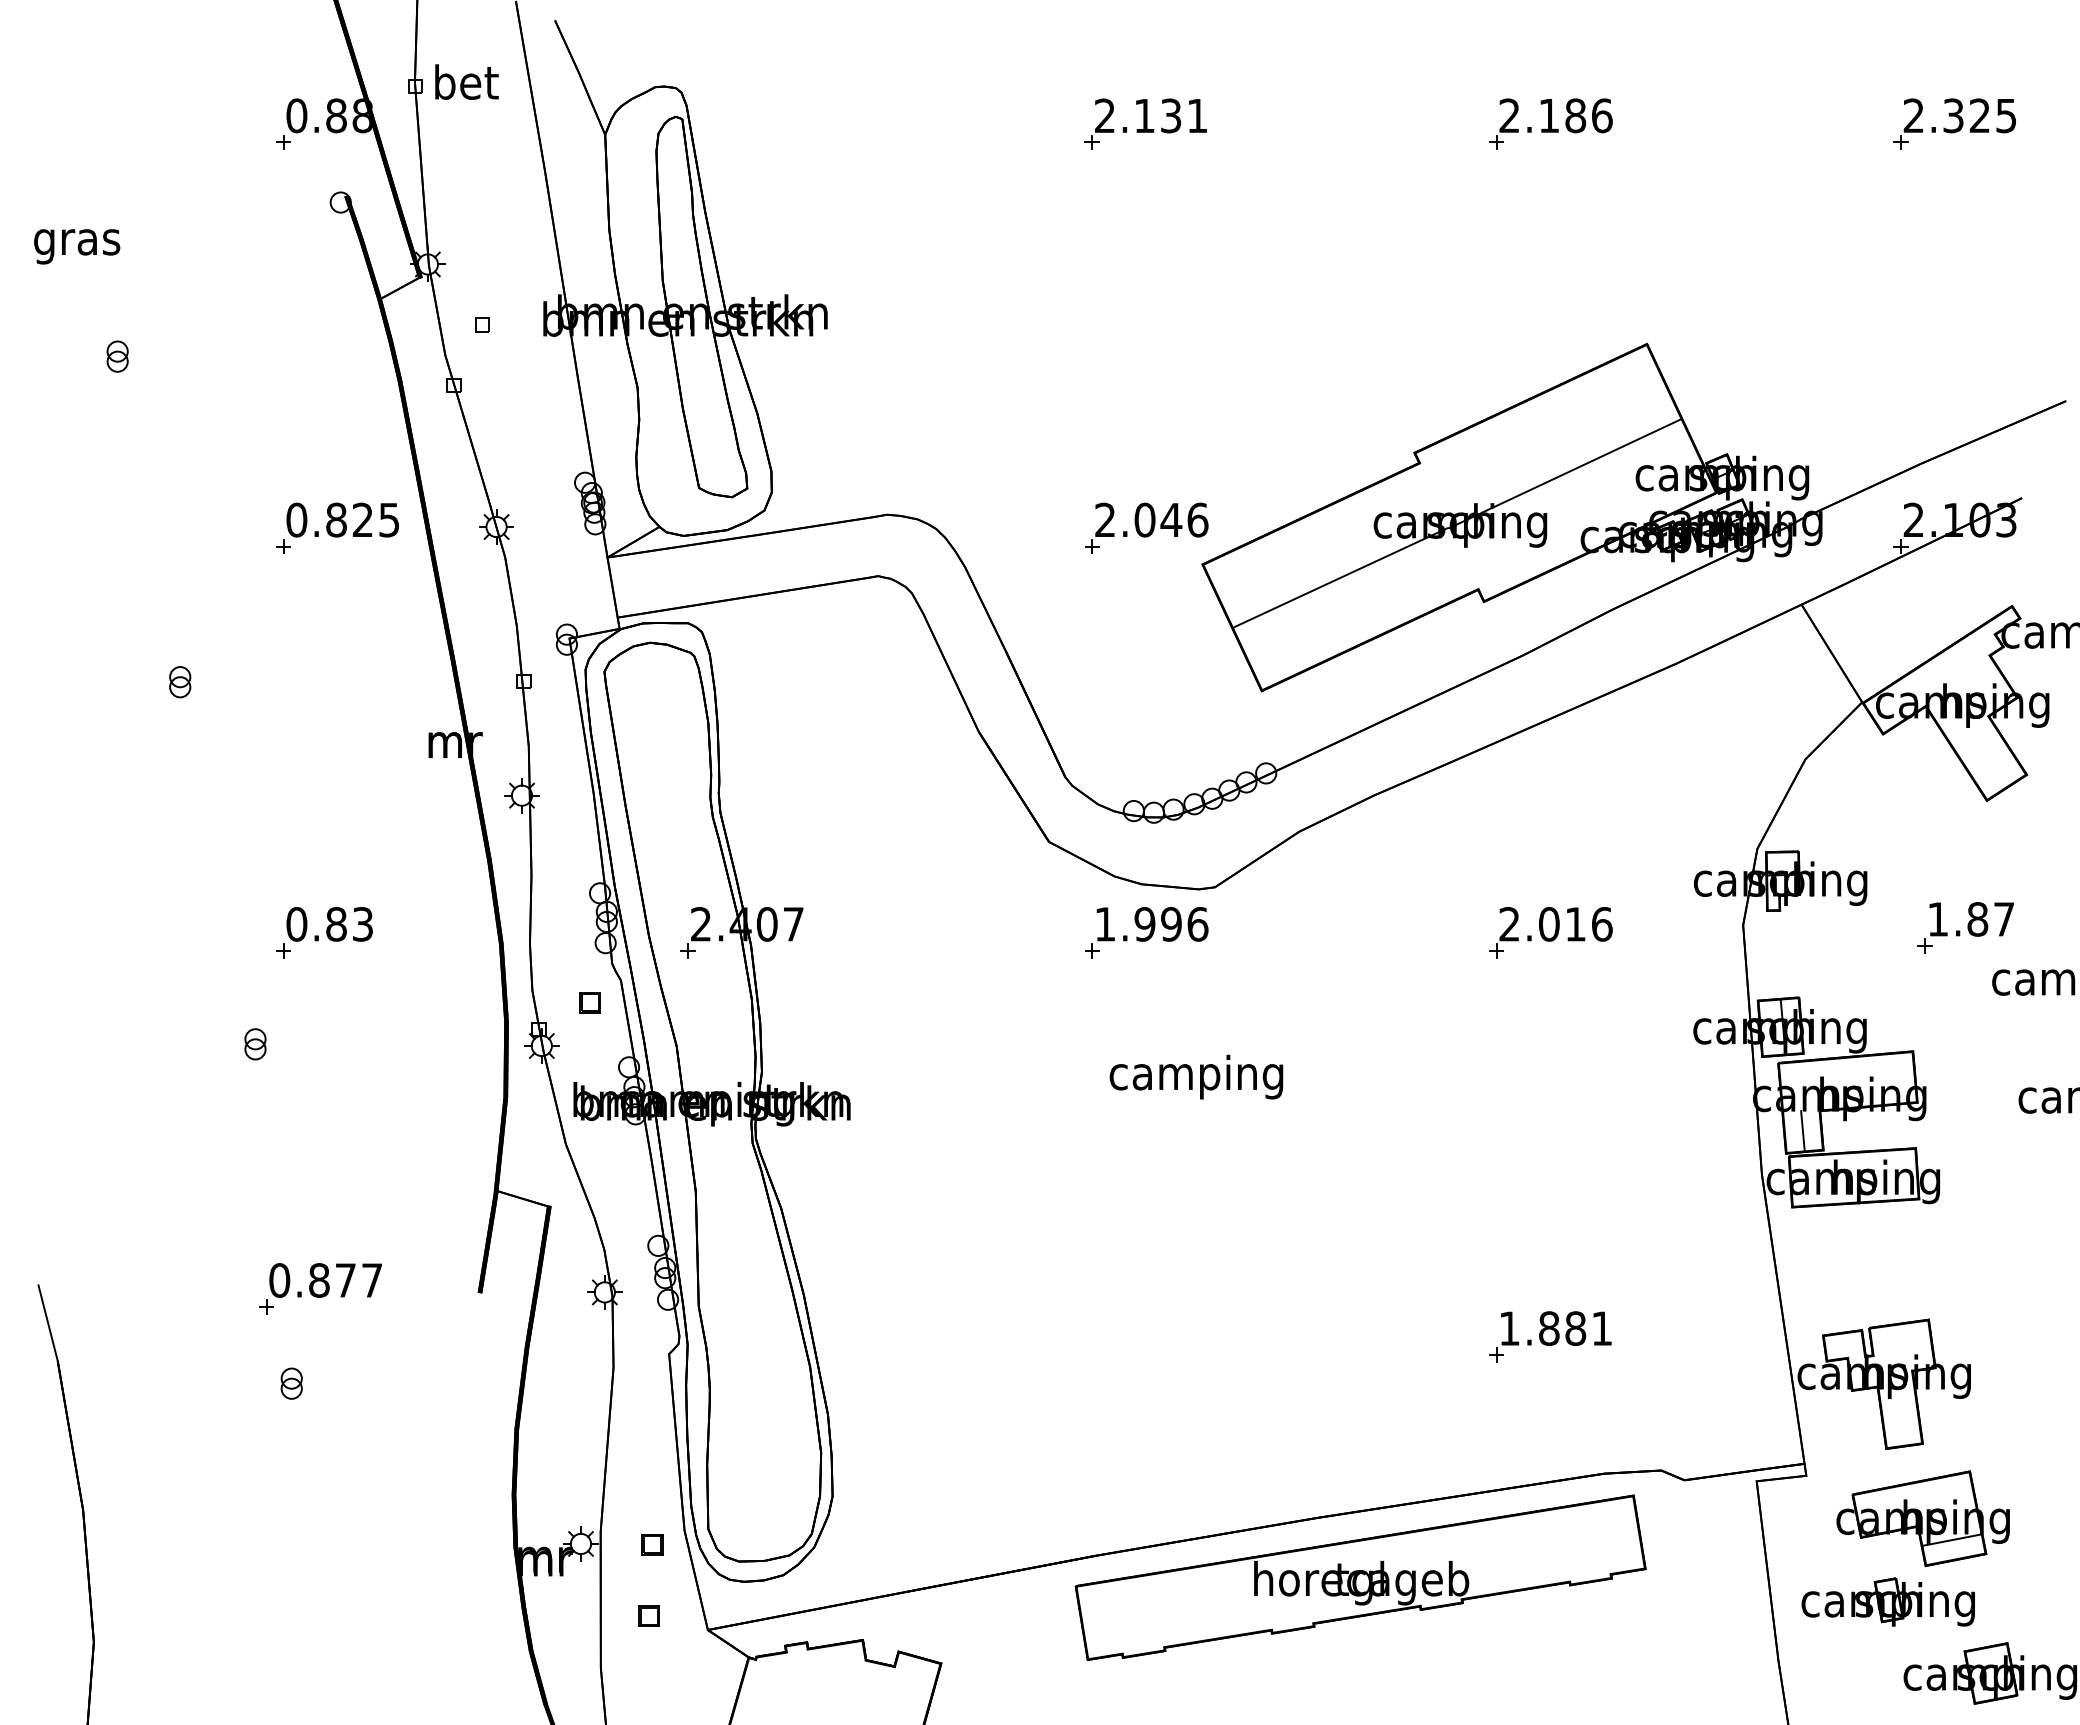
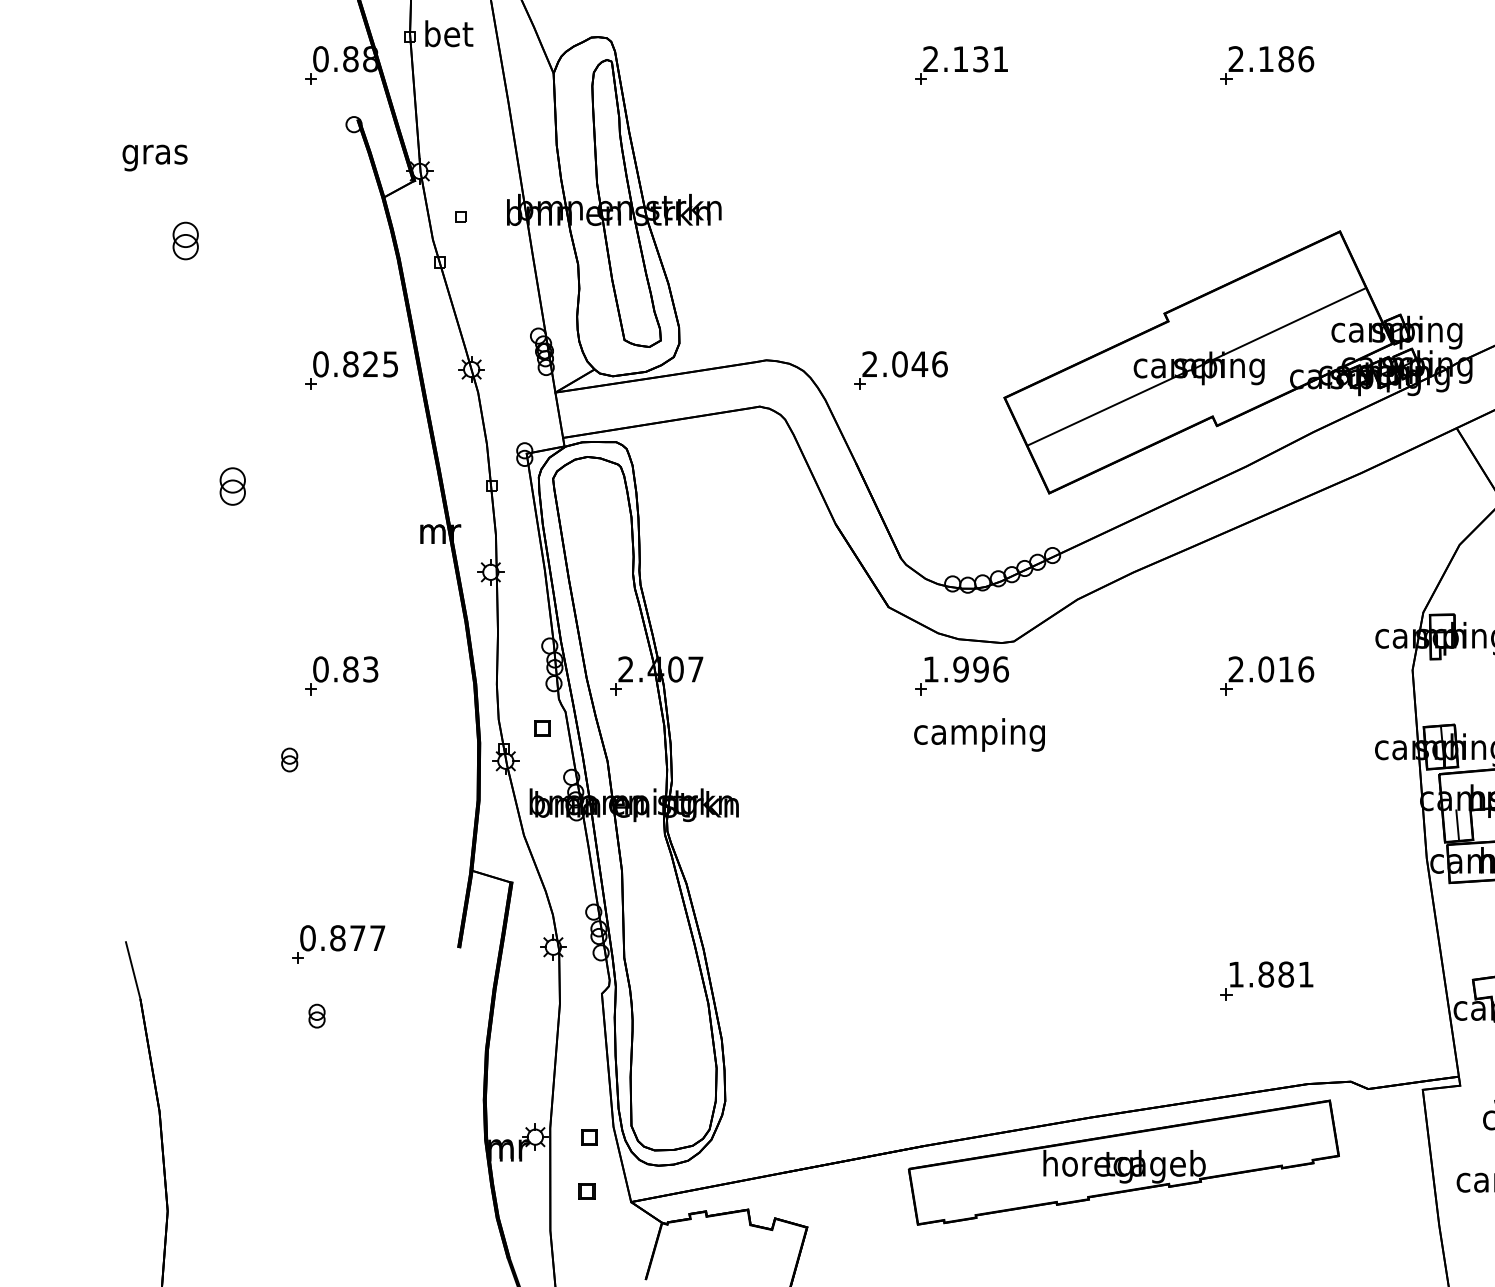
part: (117, 356) -> (185, 240), size x1.6
part: (1146, 527) -> (901, 369), moved
part: (180, 682) -> (233, 486), size x1.6
text: (1196, 1076) -> (979, 734), moved

